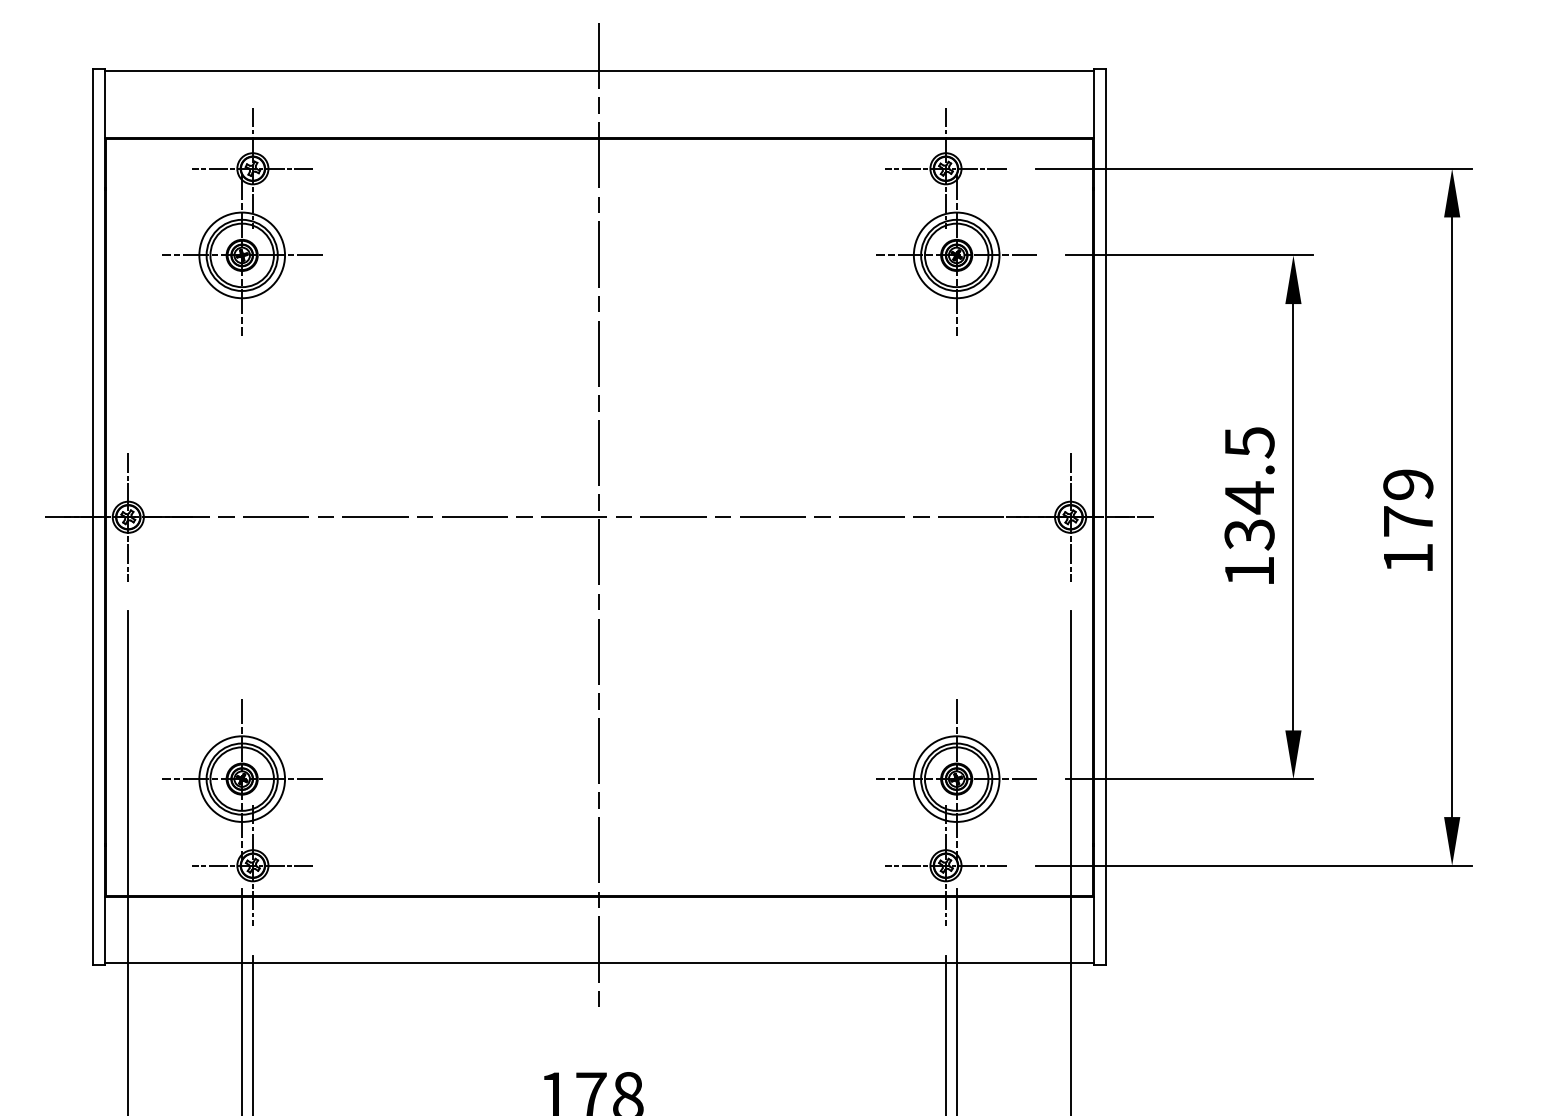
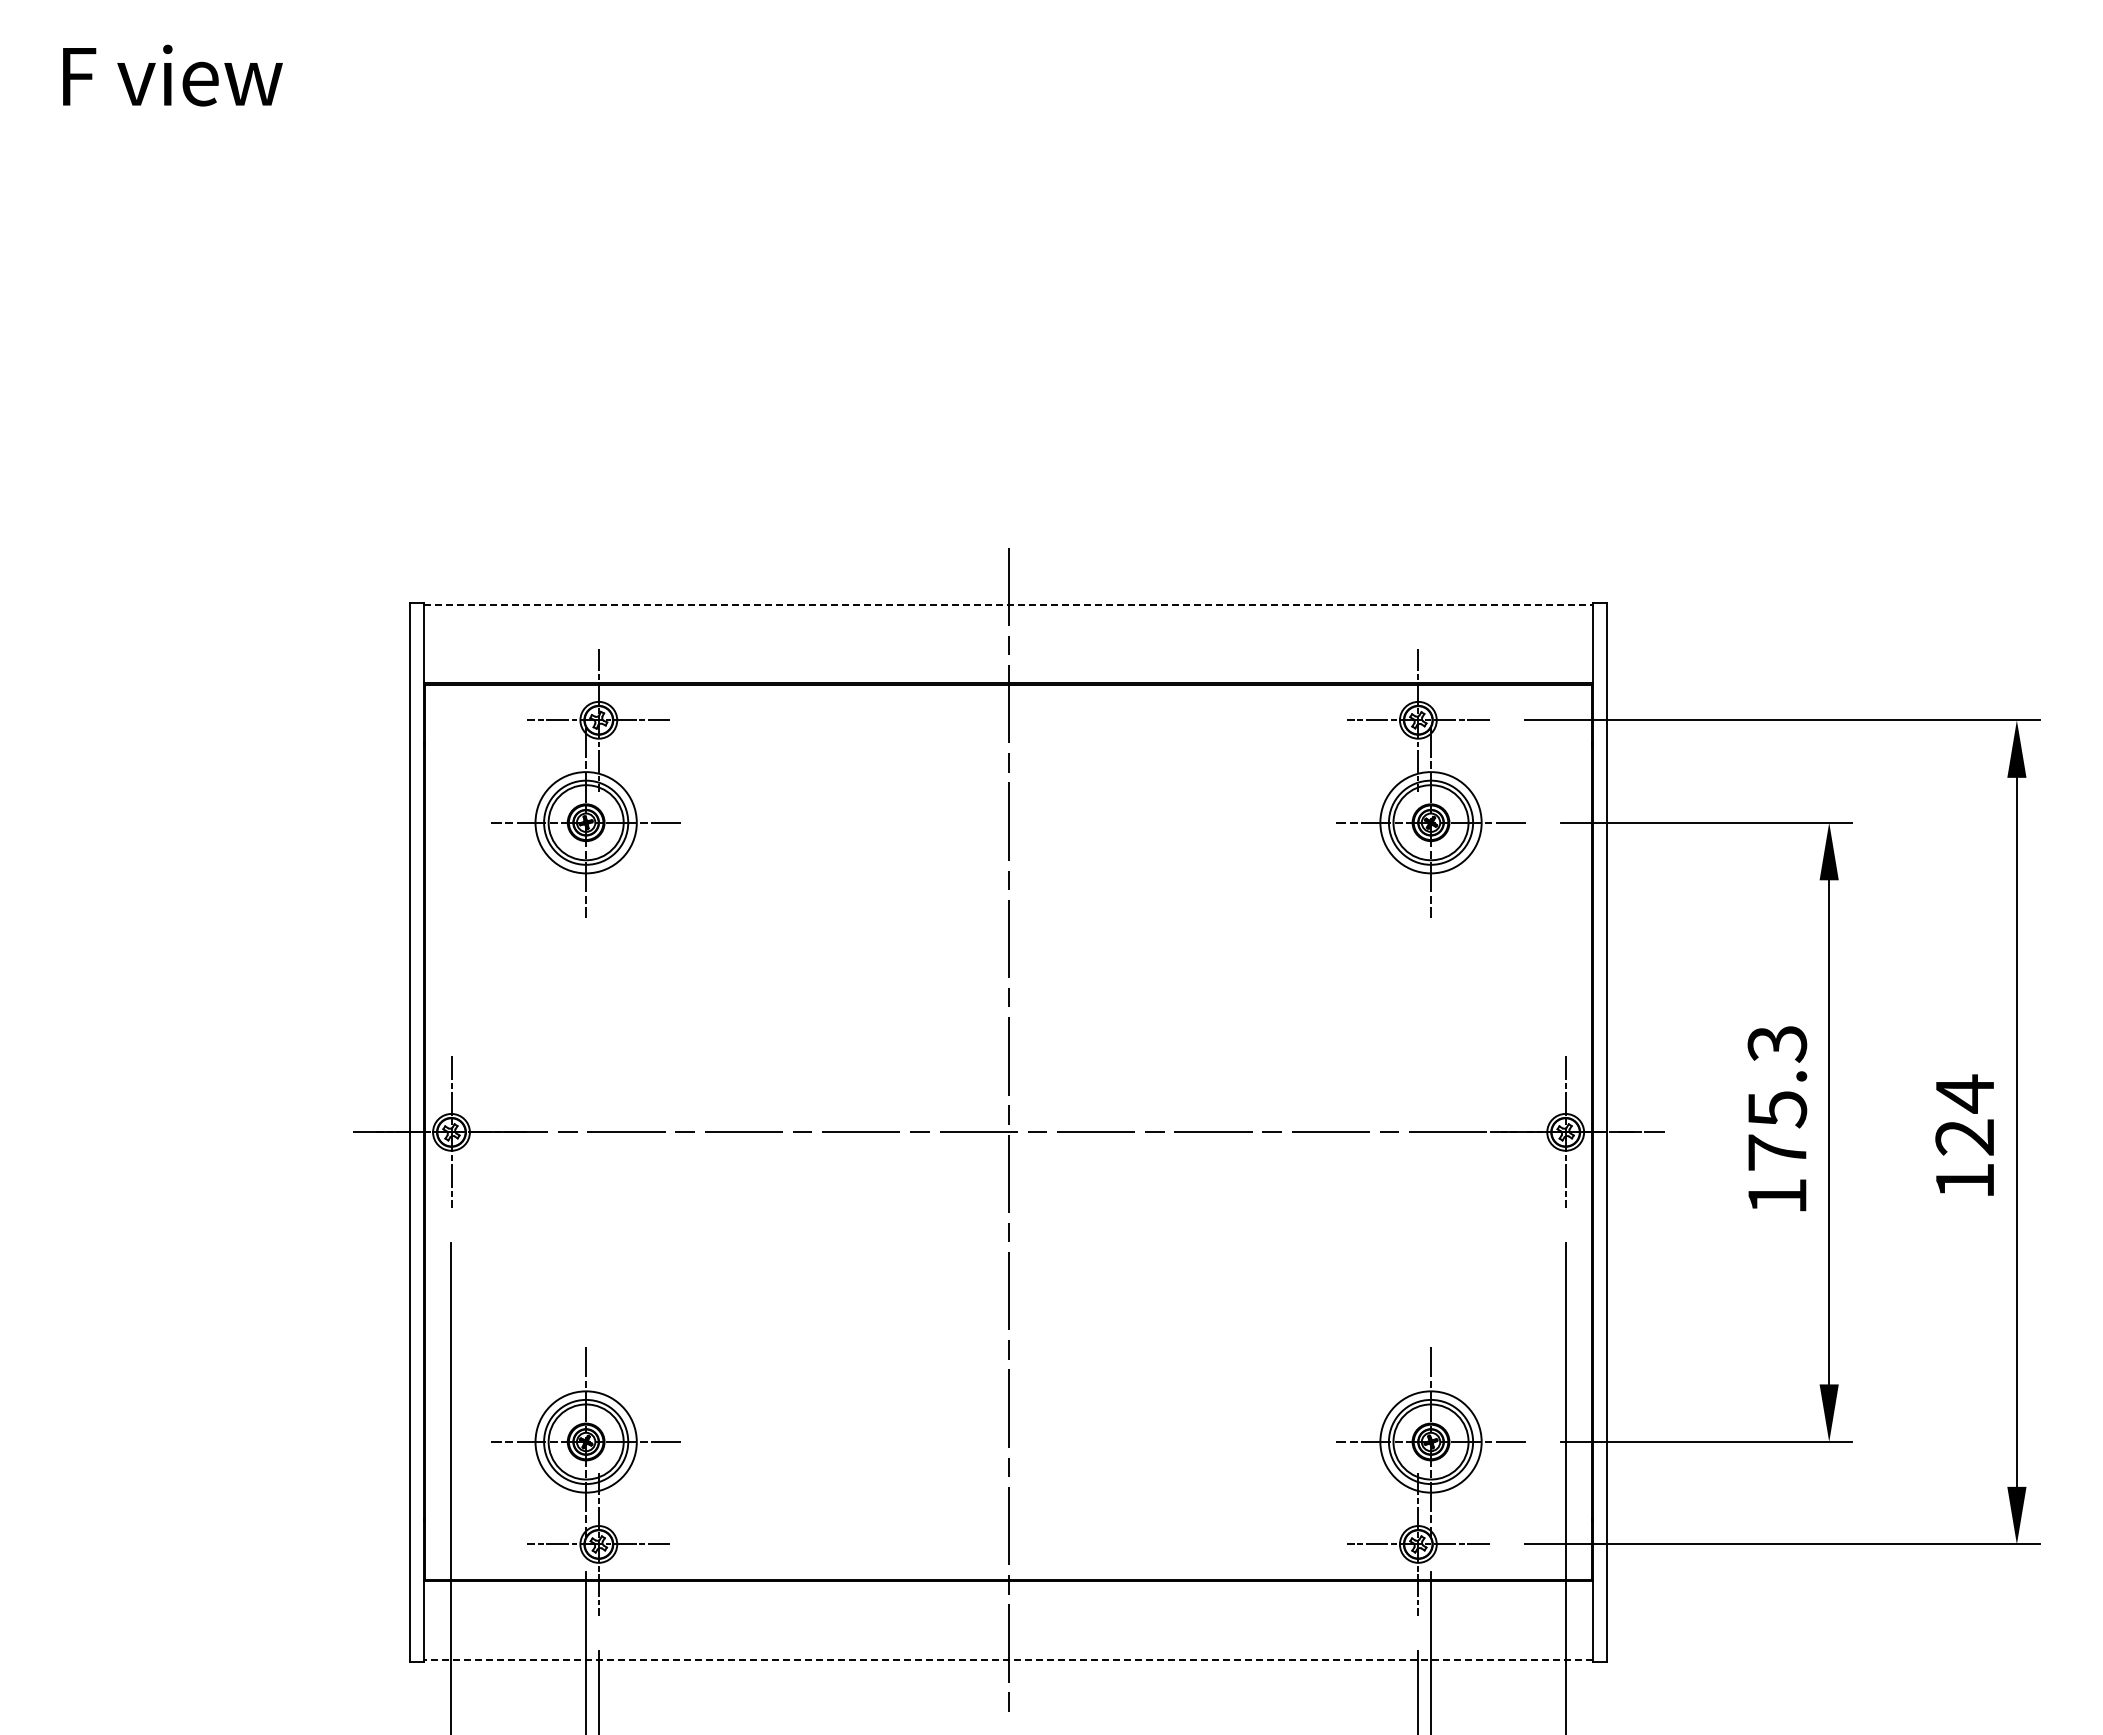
line: (599, 71) -> (1008, 605), solid -> dashed
text: (1249, 488) -> (1777, 1098), 134.5 -> 175.3
text: (1407, 502) -> (1964, 1114), 179 -> 124
line: (599, 963) -> (1008, 1659), solid -> dashed

